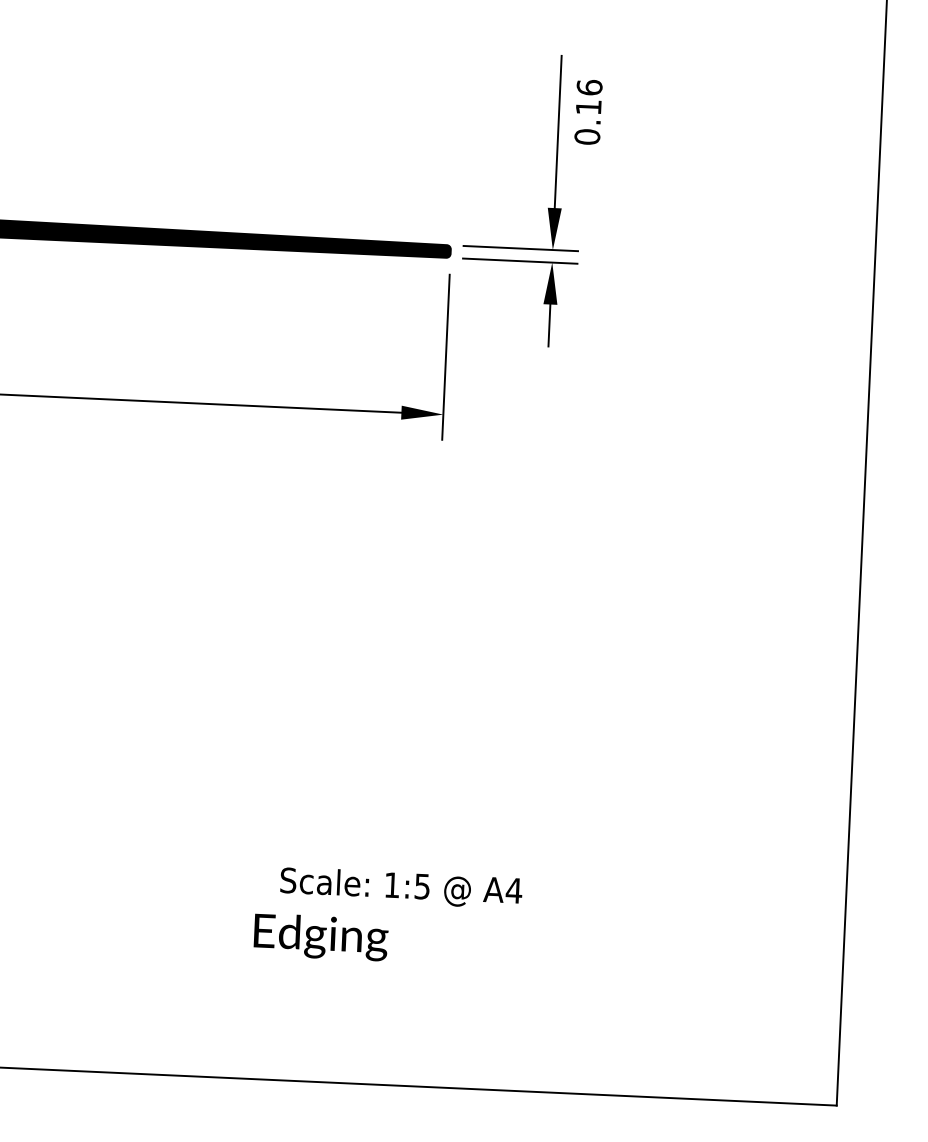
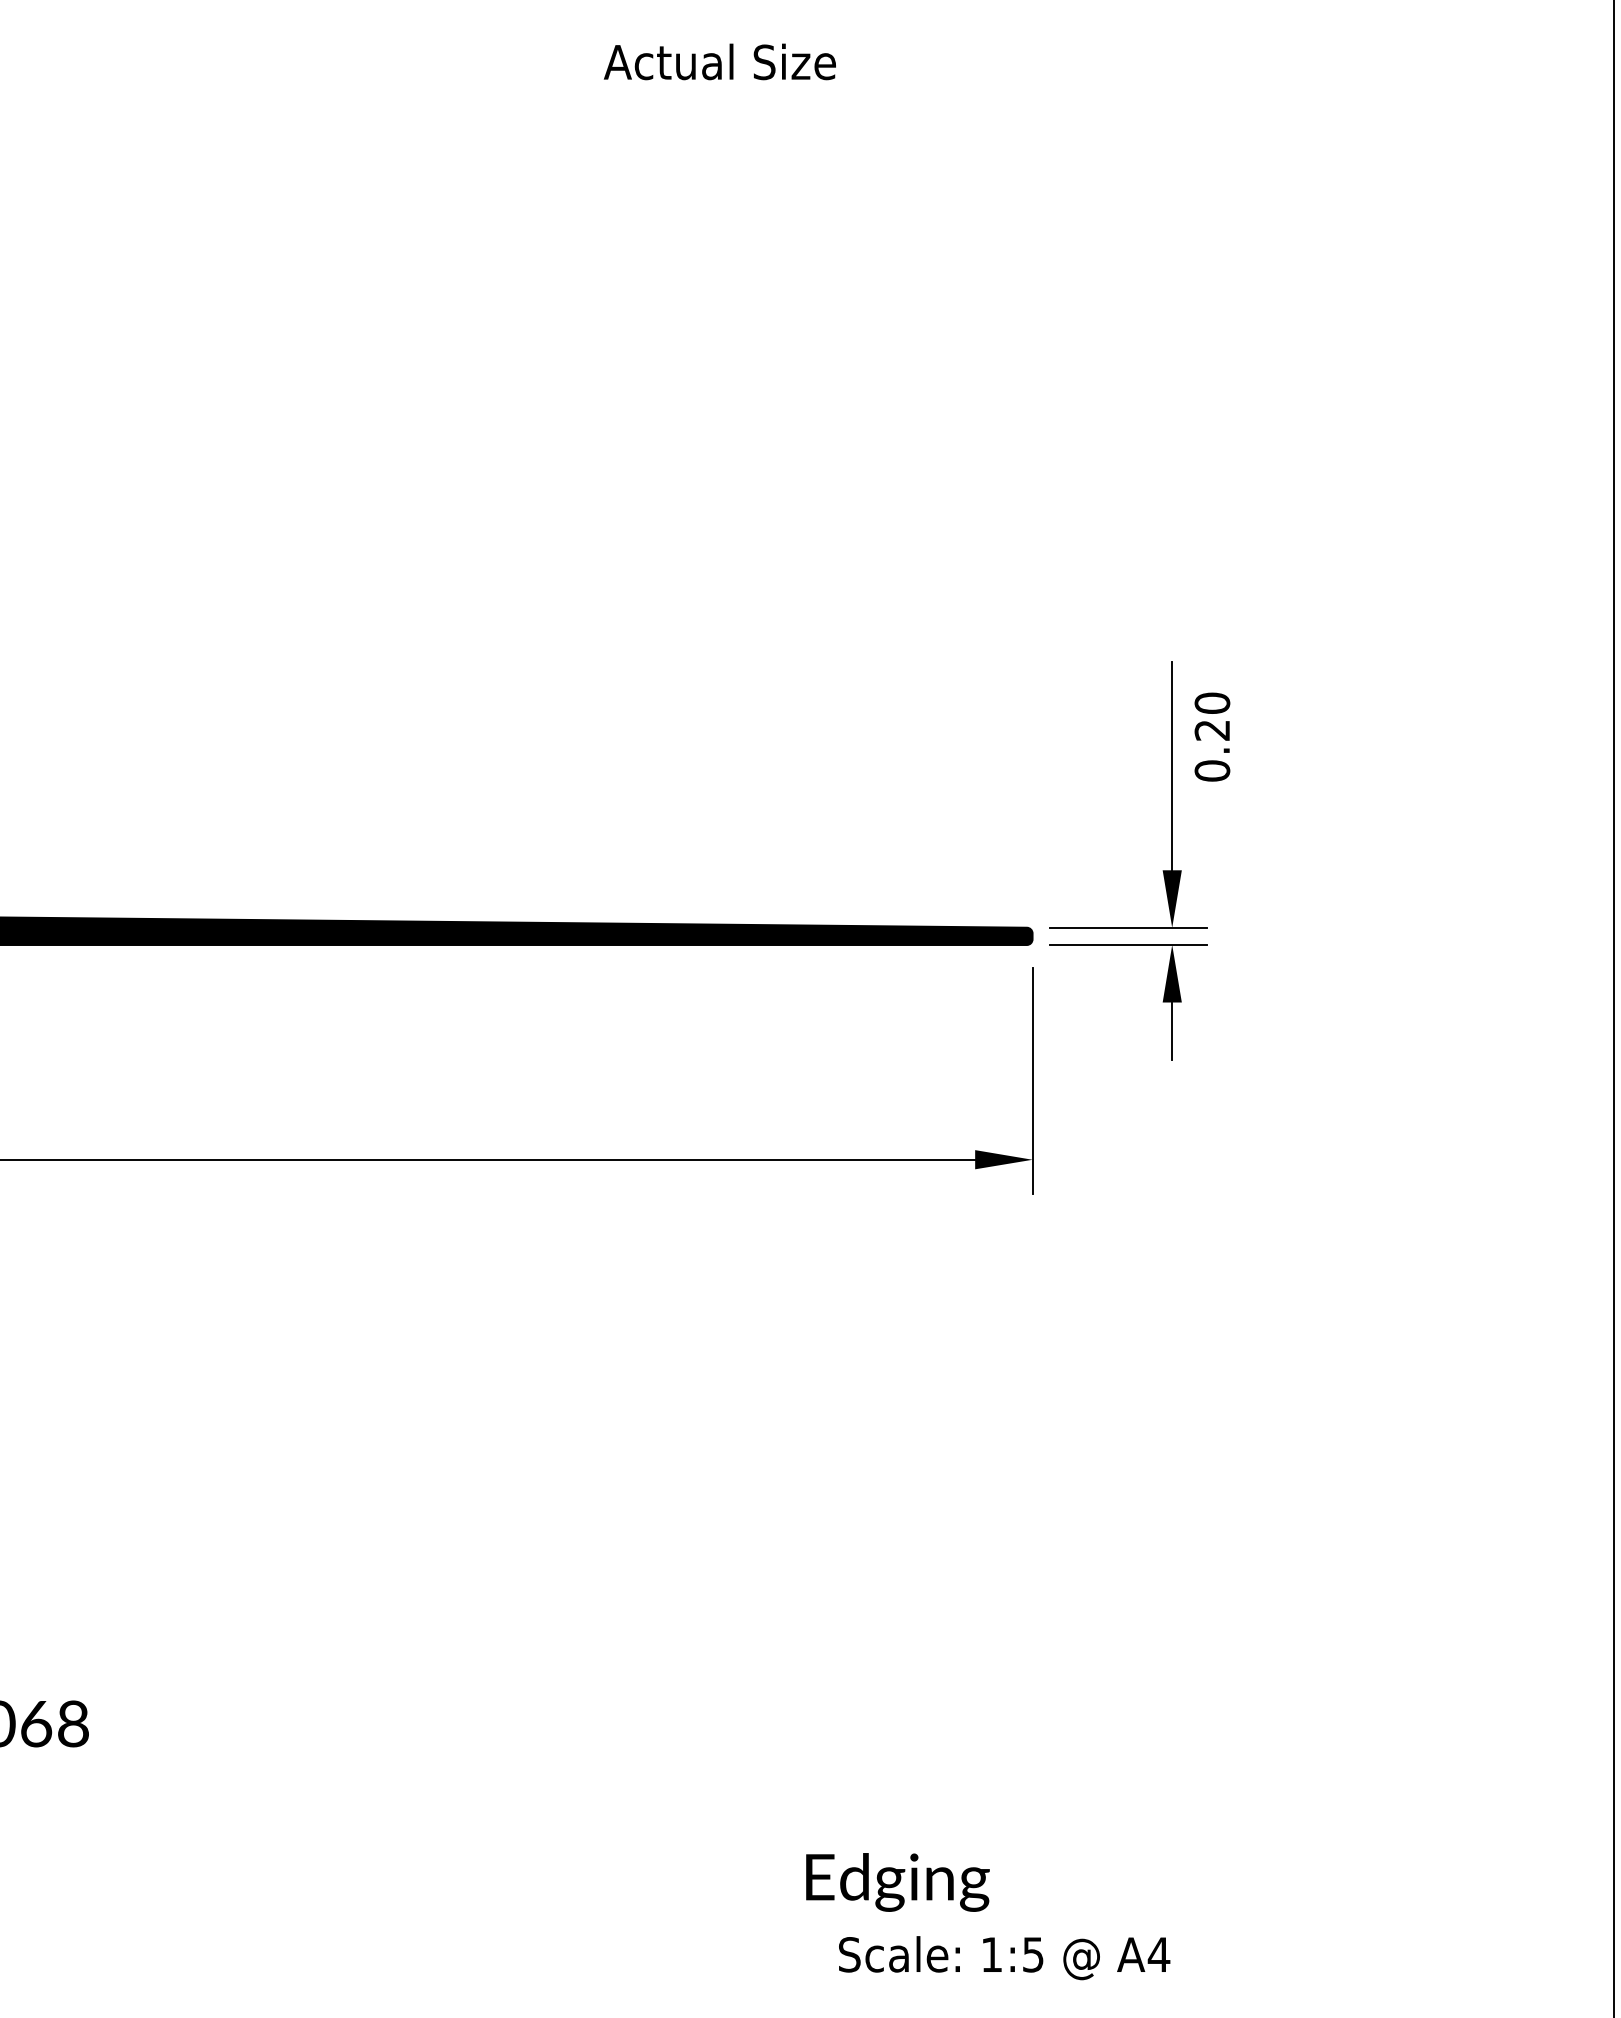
text: (589, 97) -> (1212, 716), 0.16 -> 0.20
text: (401, 888) -> (1004, 1958), moved

